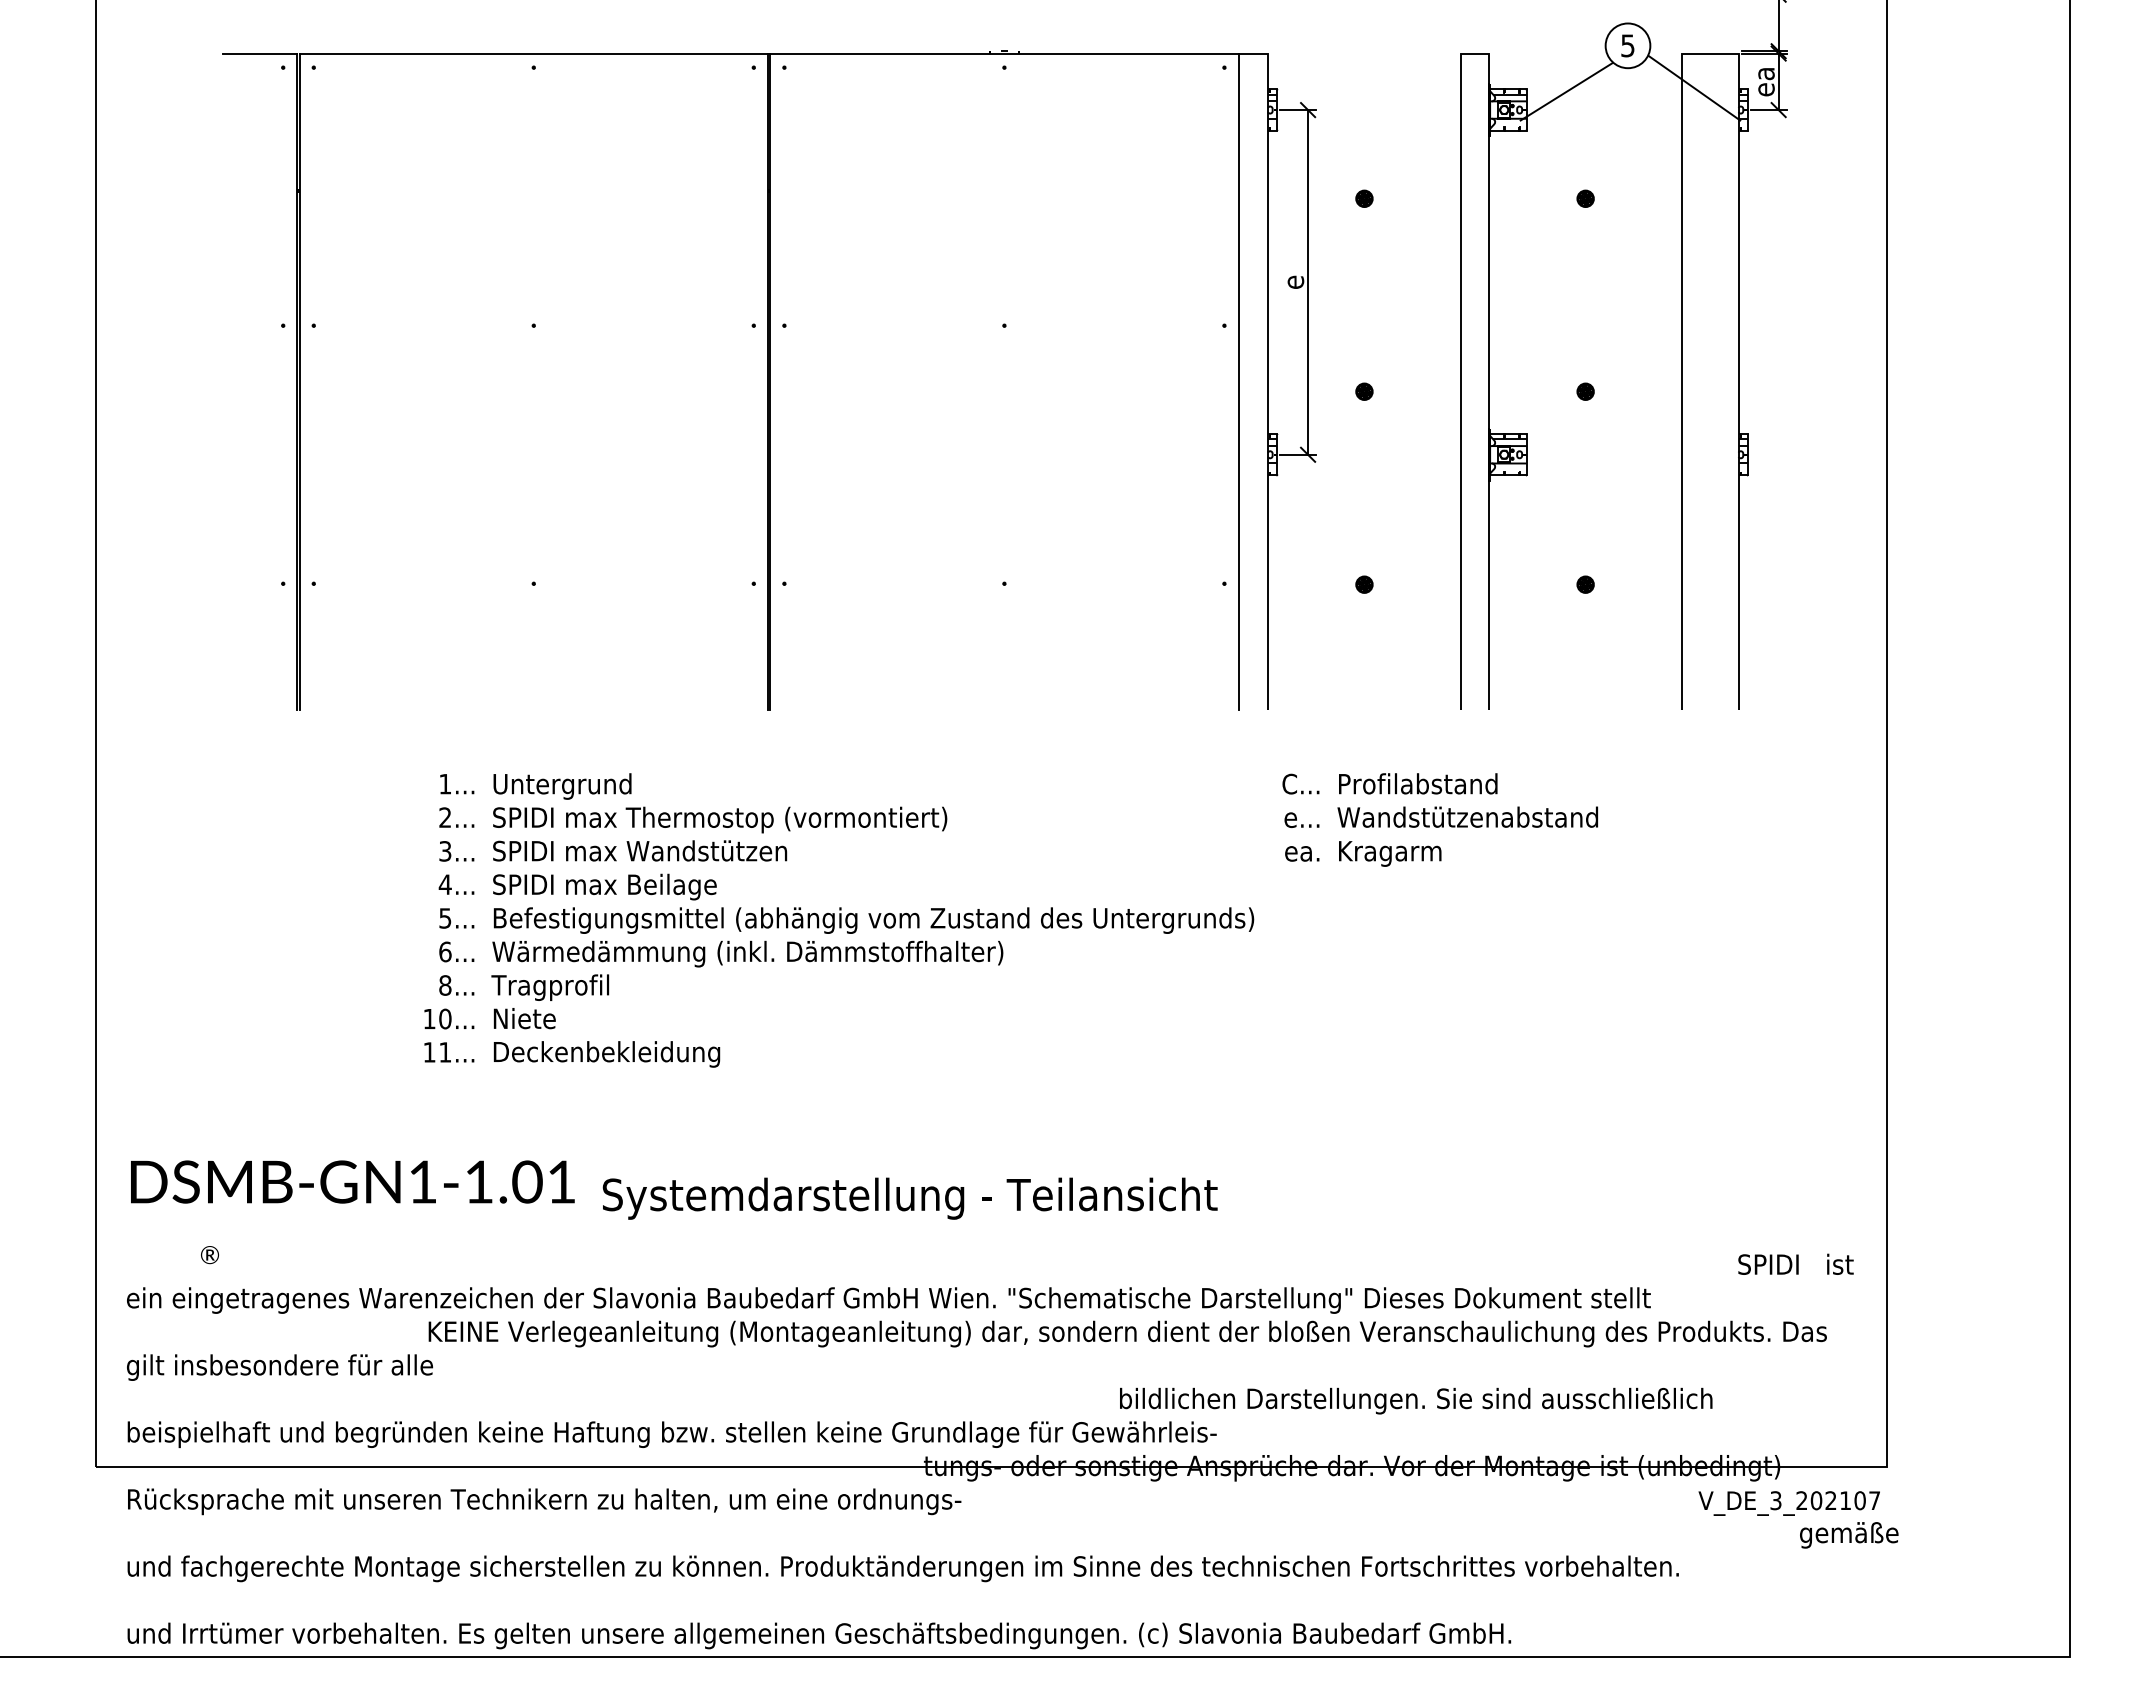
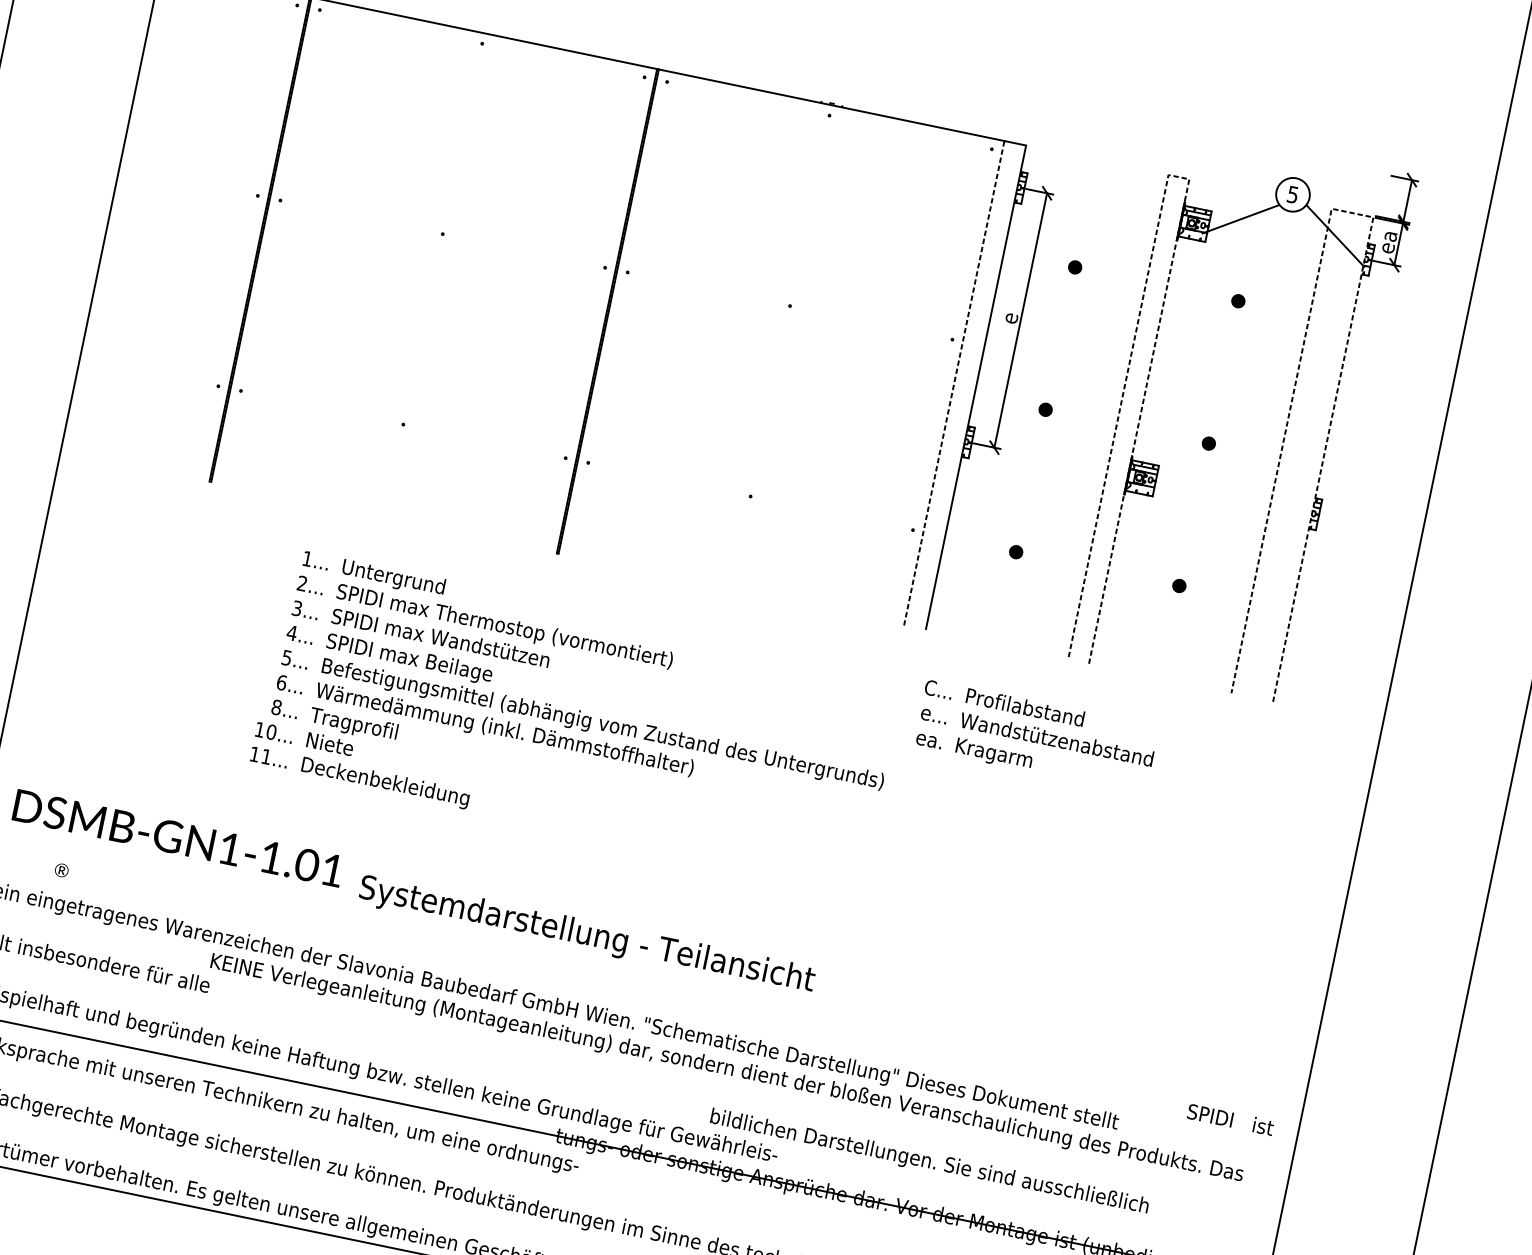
line: (1474, 53) -> (1178, 177), solid -> dashed
line: (1709, 53) -> (1351, 212), solid -> dashed
line: (1238, 381) -> (954, 382), solid -> dashed

